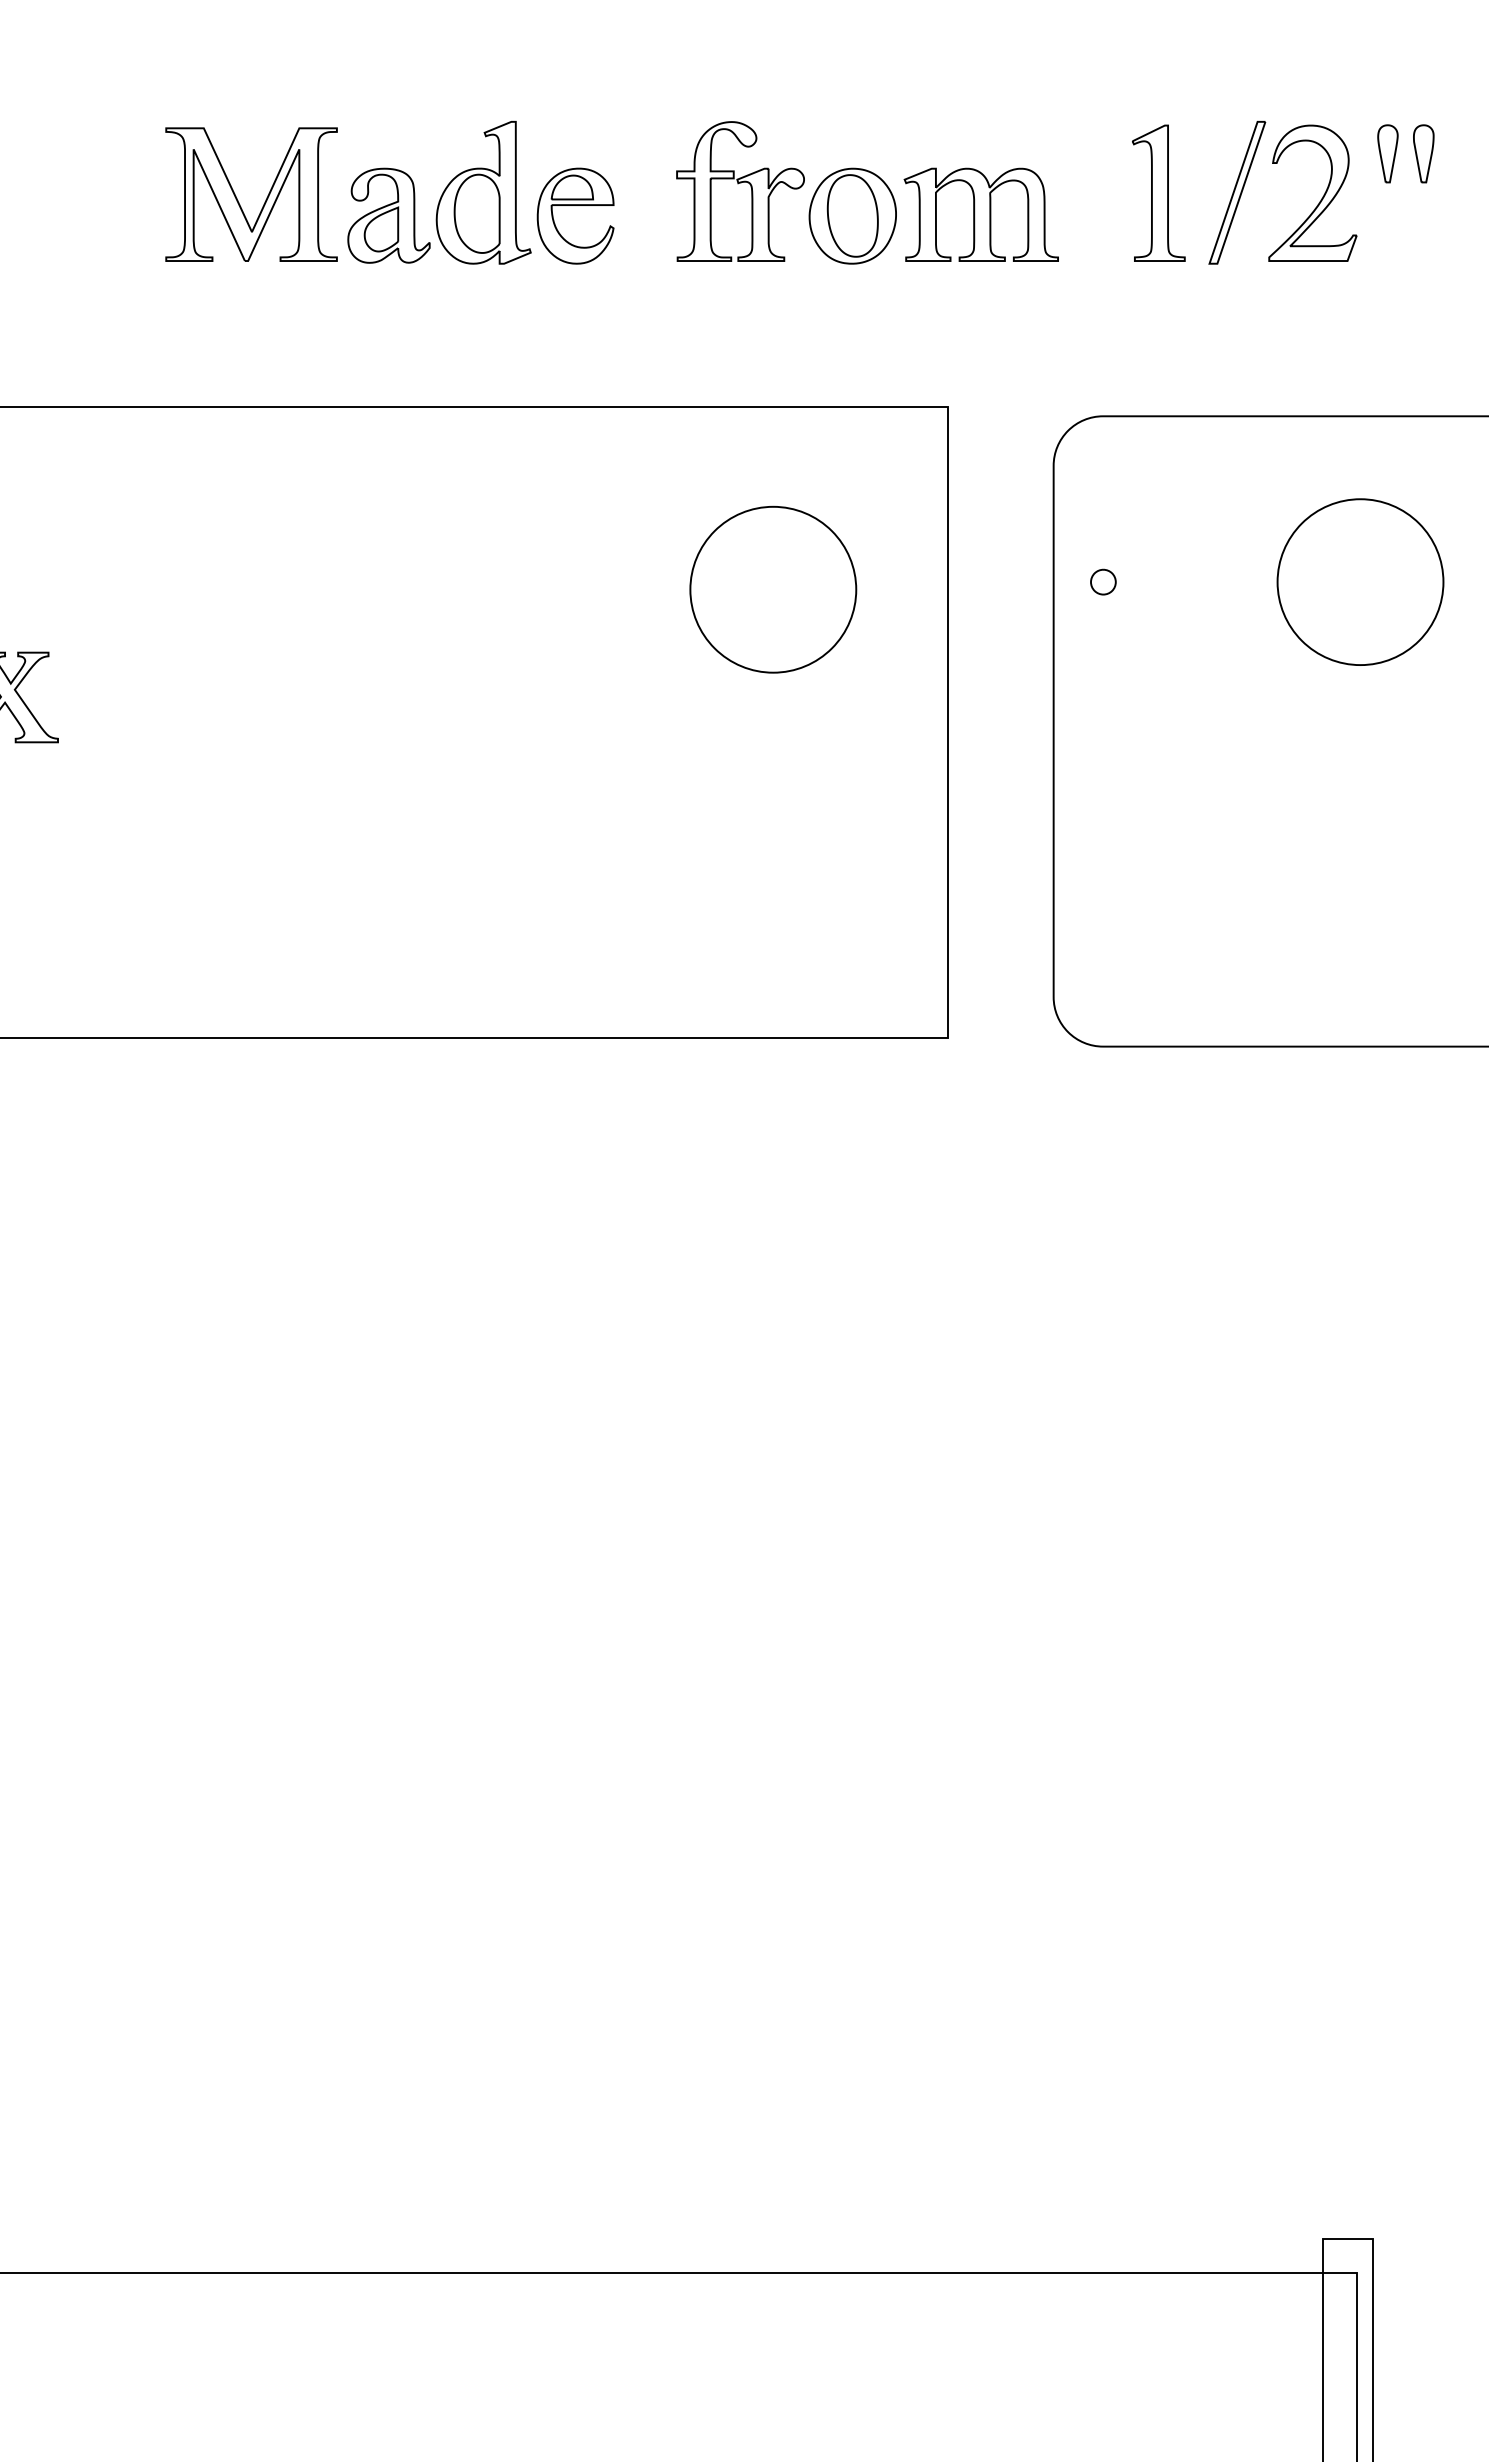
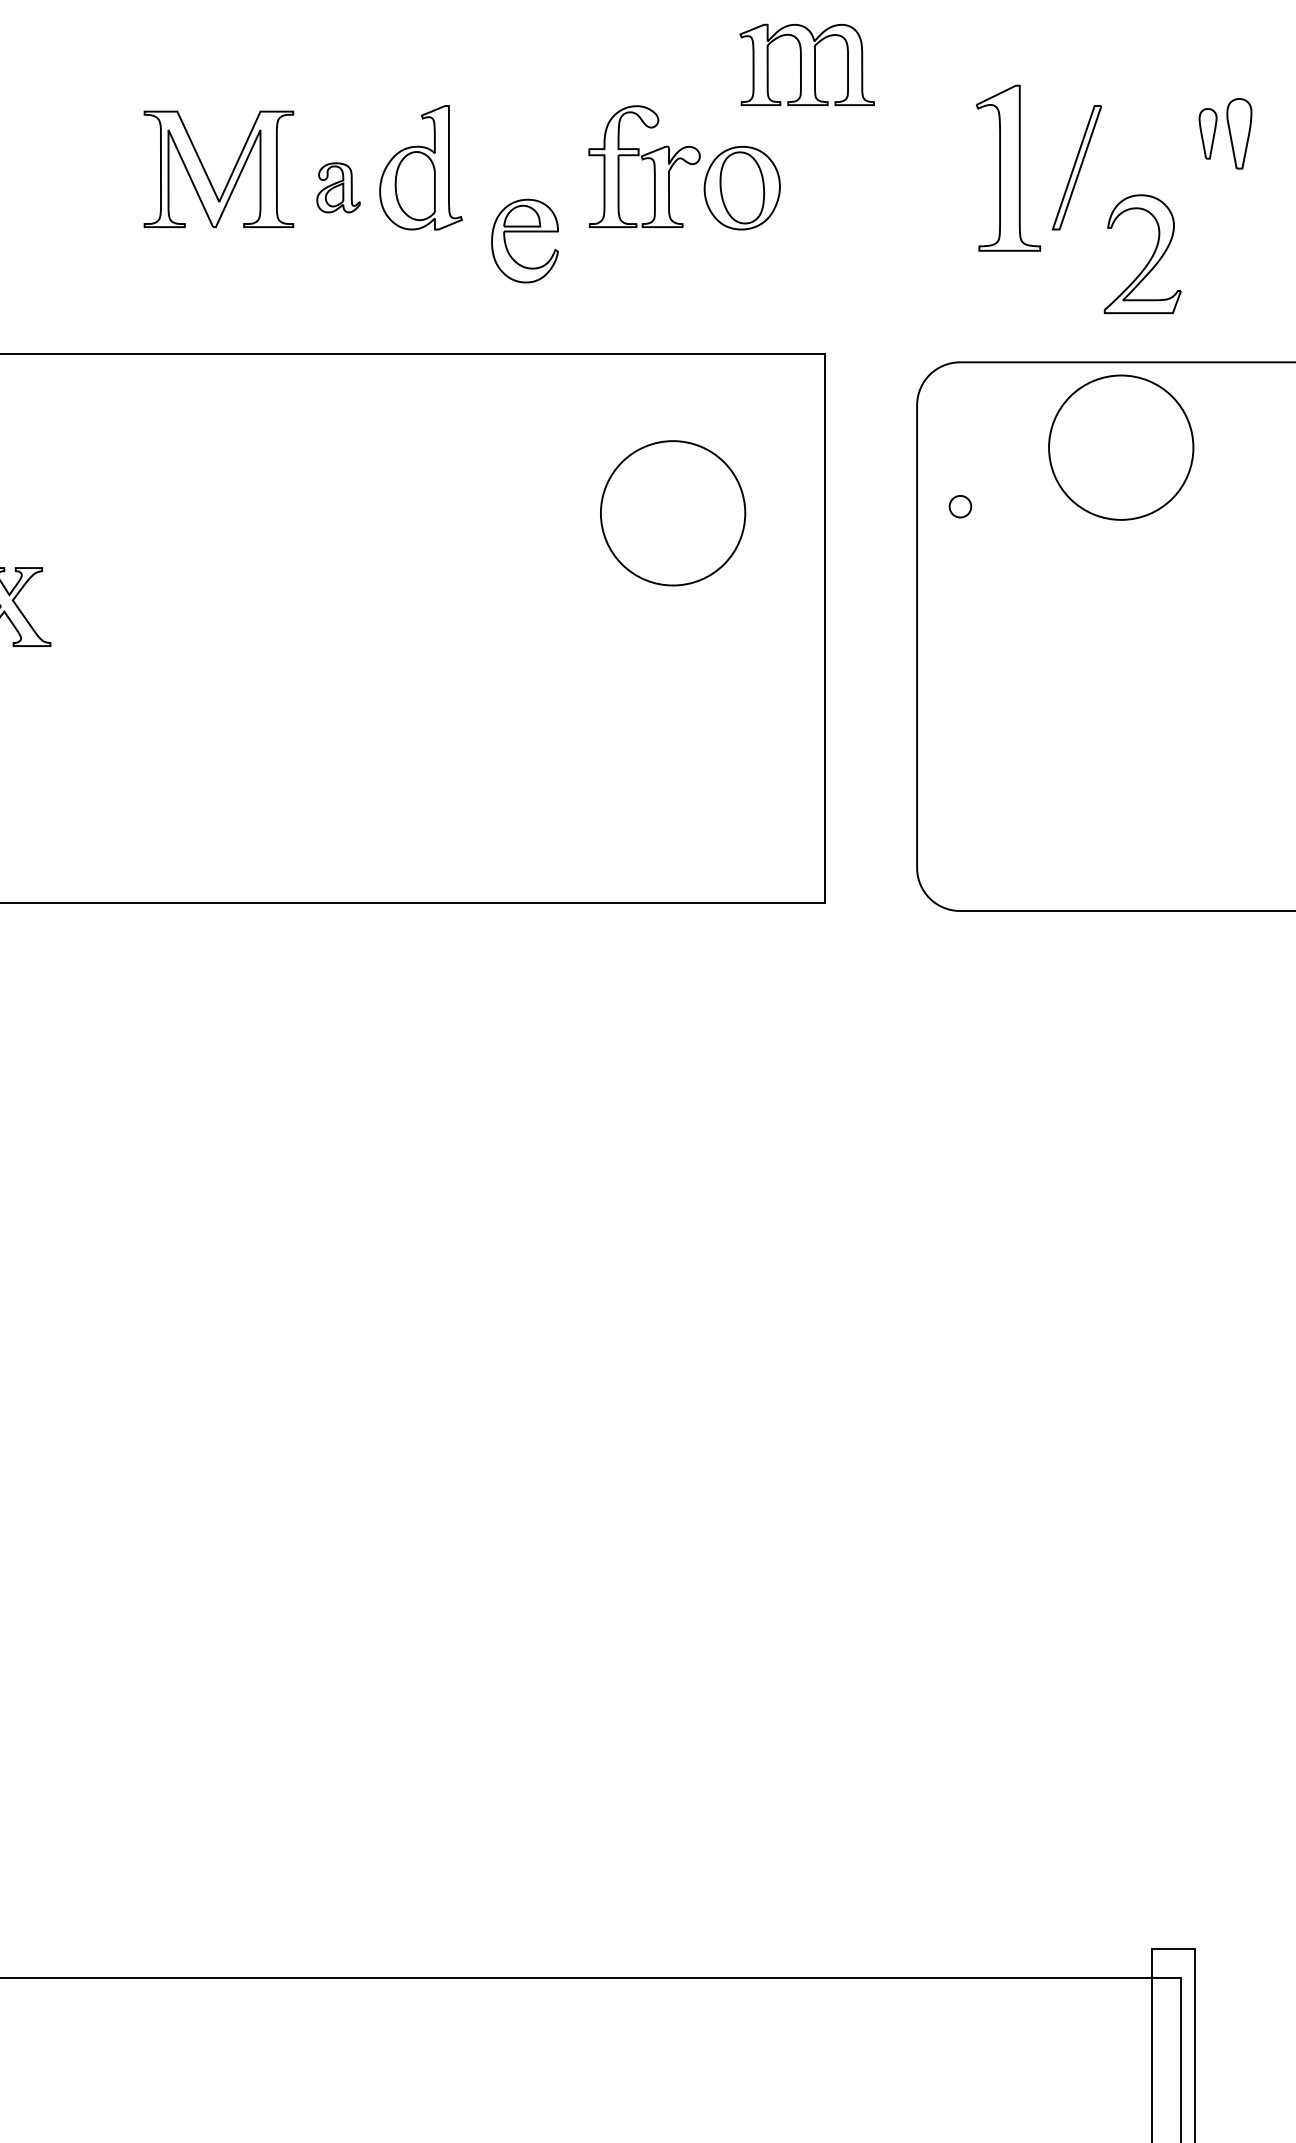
part: (1422, 153) -> (1238, 133), size x1.4
part: (1158, 192) -> (1008, 167), size x1.4
part: (1321, 197) -> (1150, 257), moved
part: (575, 206) -> (524, 232), moved
part: (980, 214) -> (806, 64), moved
part: (388, 215) -> (338, 187), size x0.6
part: (1360, 581) -> (1121, 447), moved

